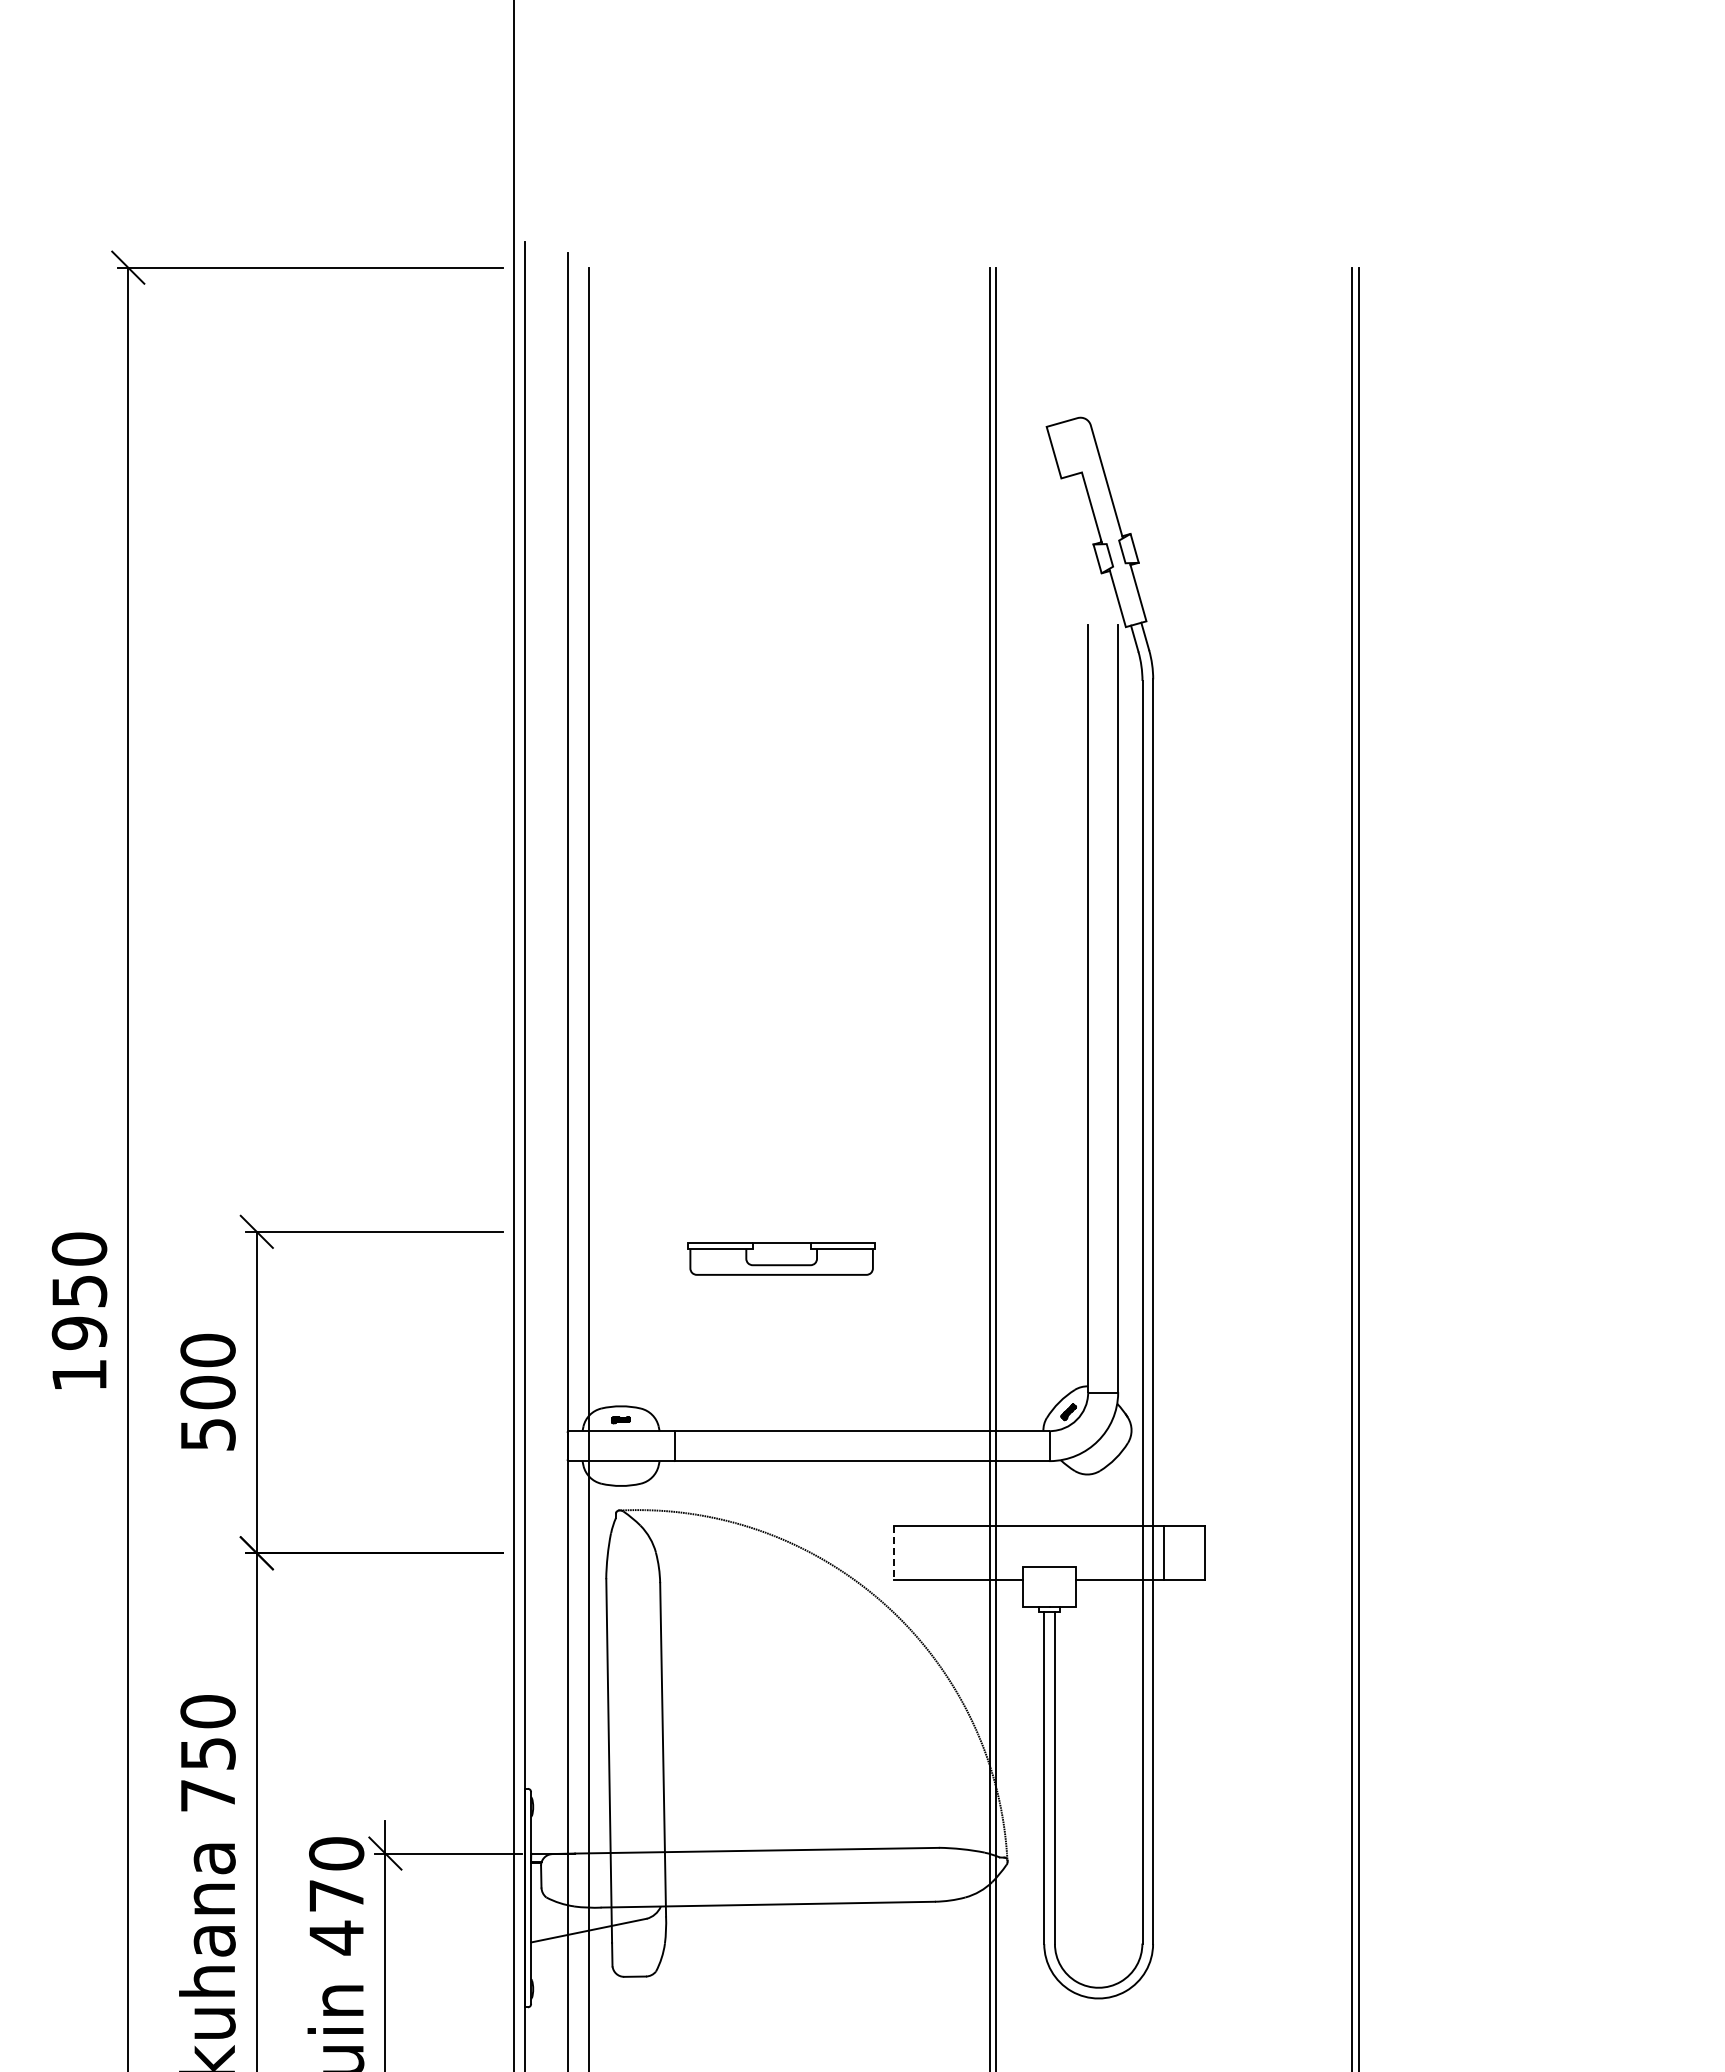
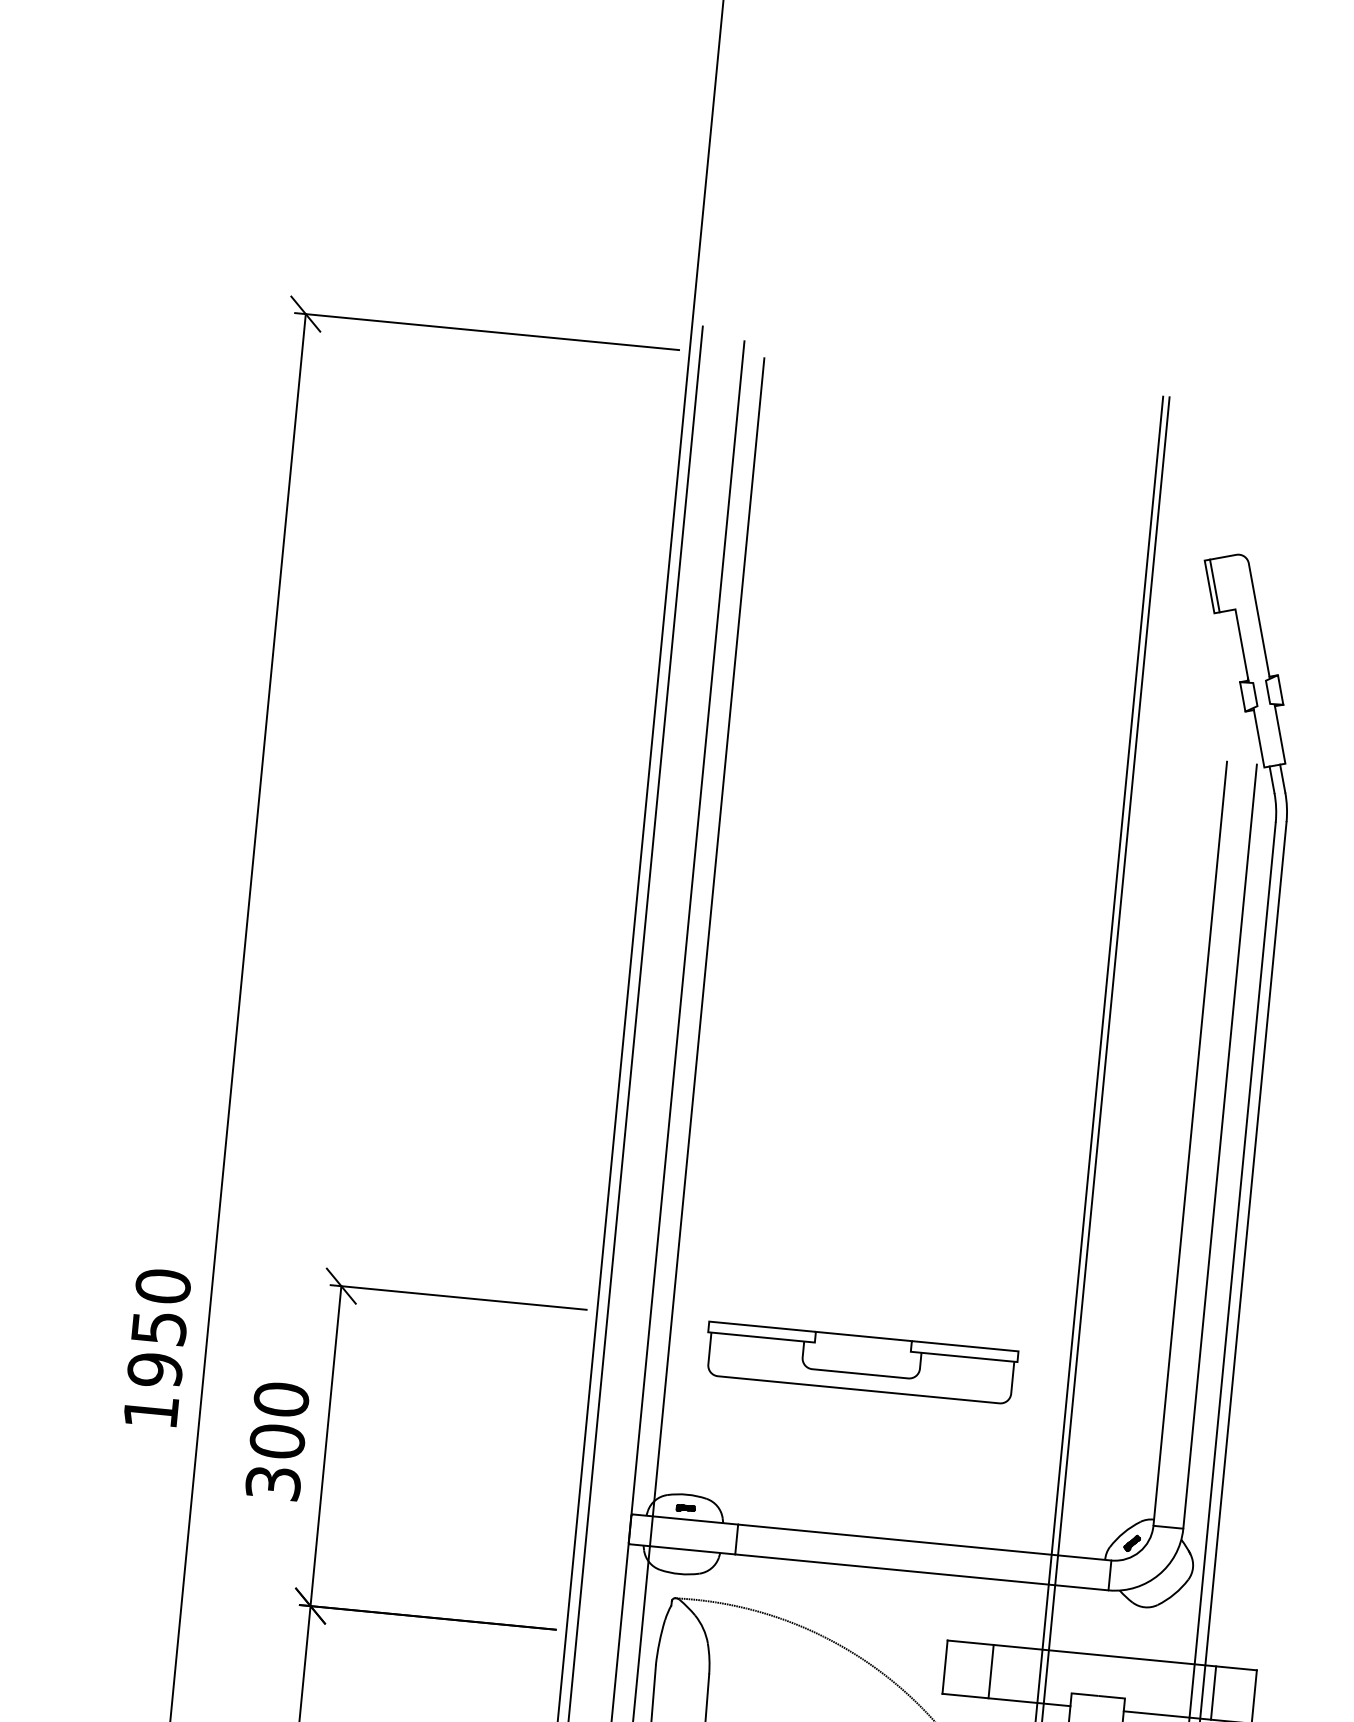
line: (1058, 450) -> (1214, 585), added
part: (781, 1258) -> (861, 1362), size x1.67
text: (207, 1434) -> (272, 1483), 500 -> 300
line: (894, 1553) -> (945, 1667), dashed -> solid
line: (940, 1553) -> (991, 1671), added

